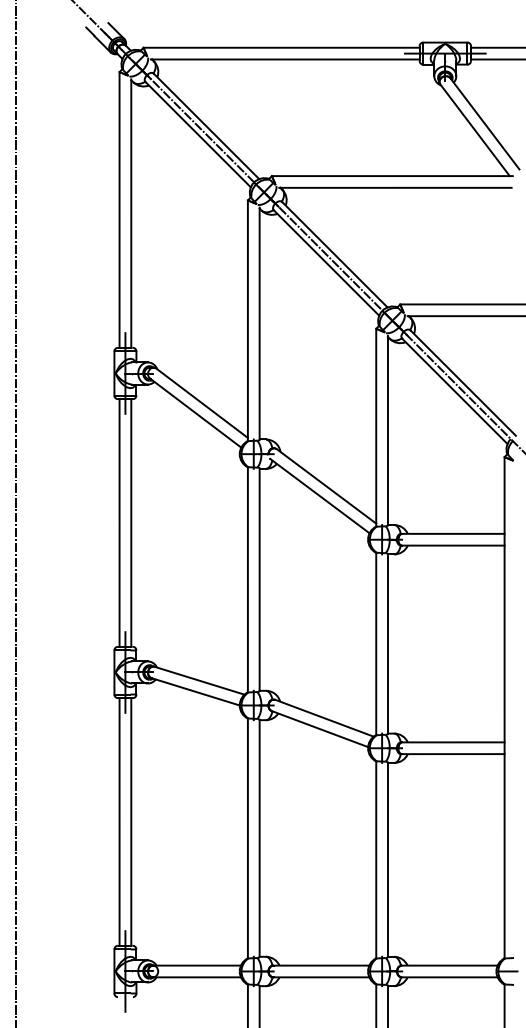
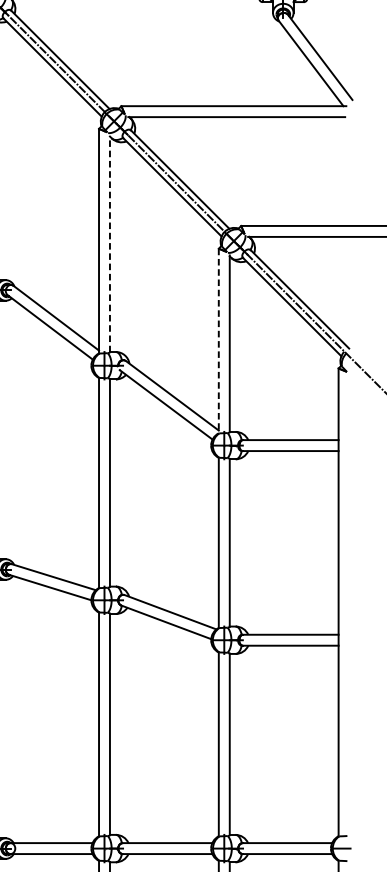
line: (259, 323) -> (109, 243), solid -> dashed
line: (376, 427) -> (219, 340), solid -> dashed

